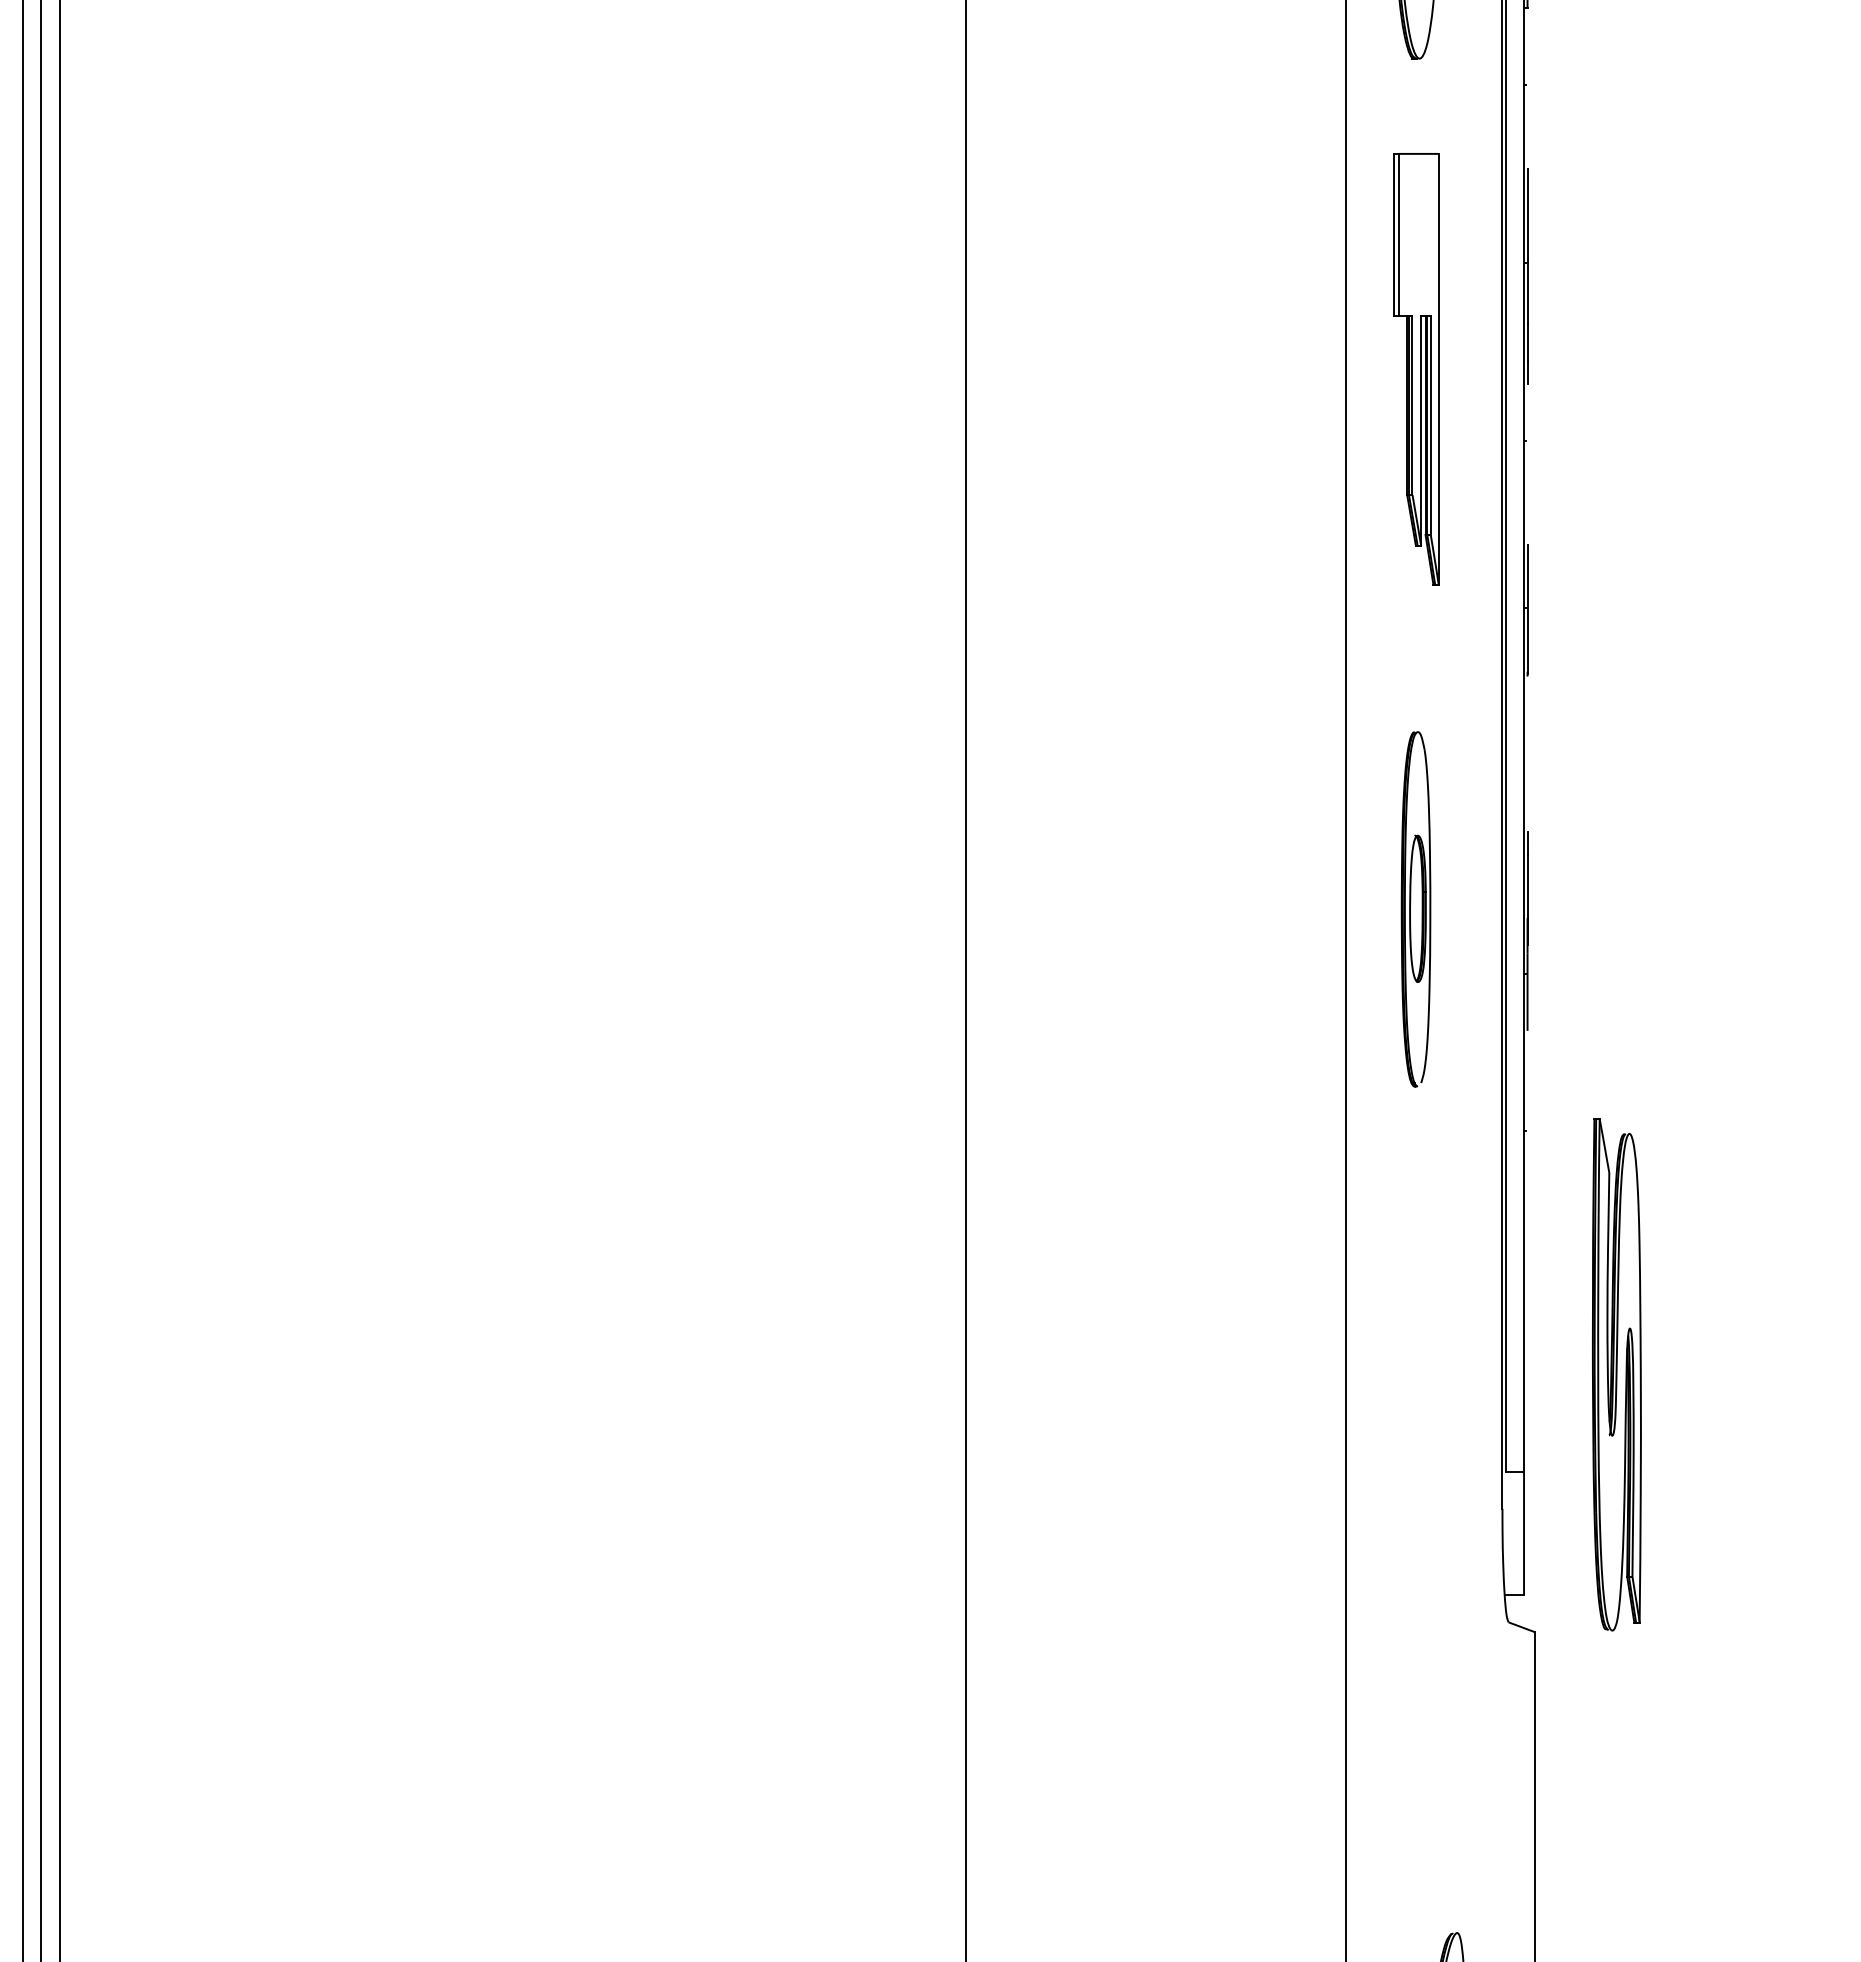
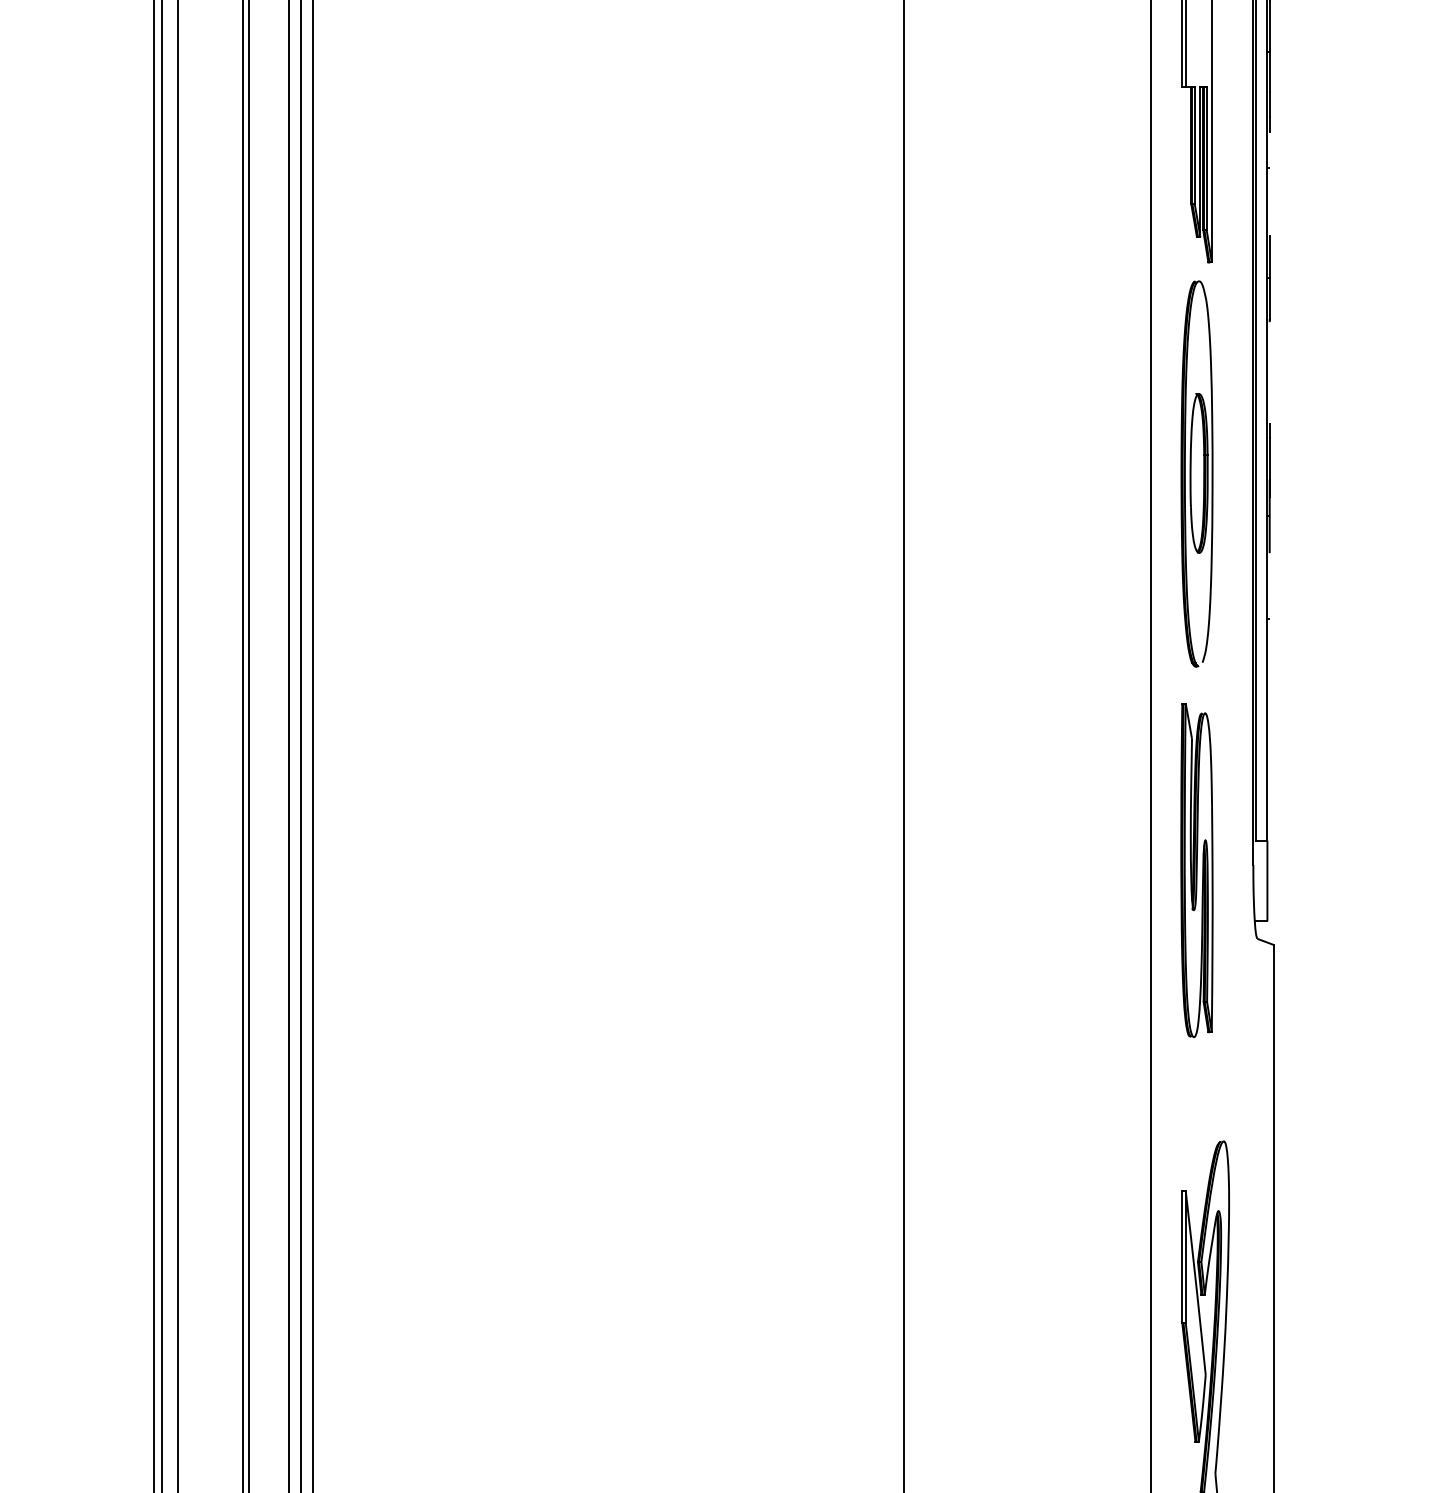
part: (1415, 908) -> (1196, 473), size x1.67
part: (1616, 1374) -> (1196, 870), moved

